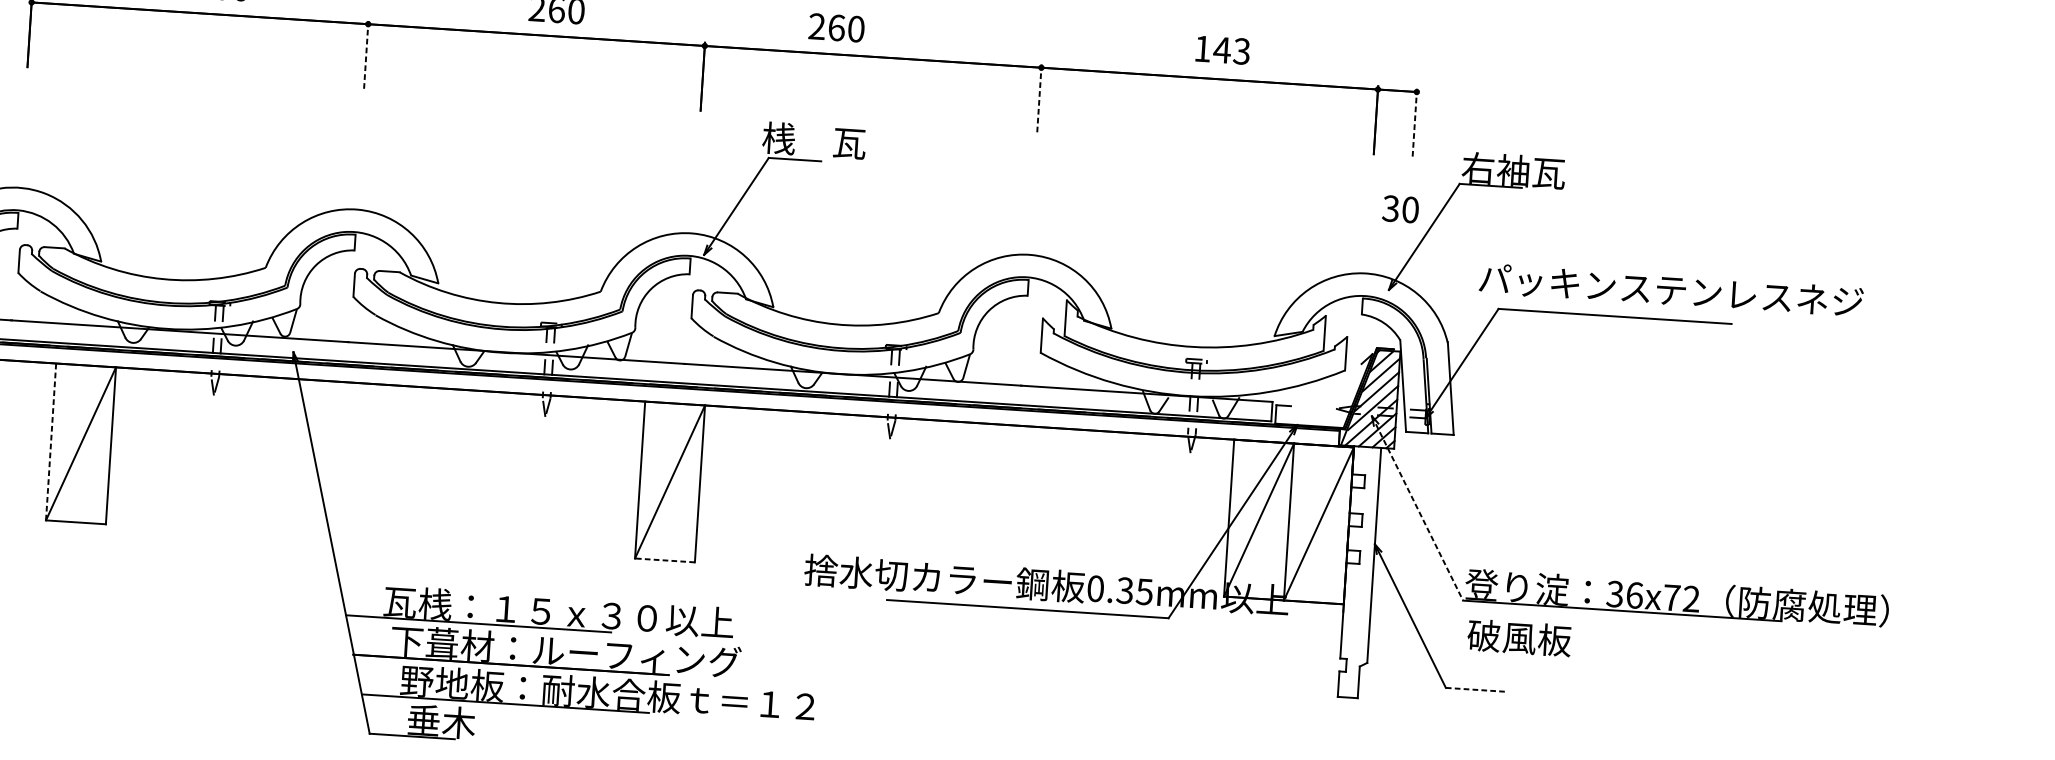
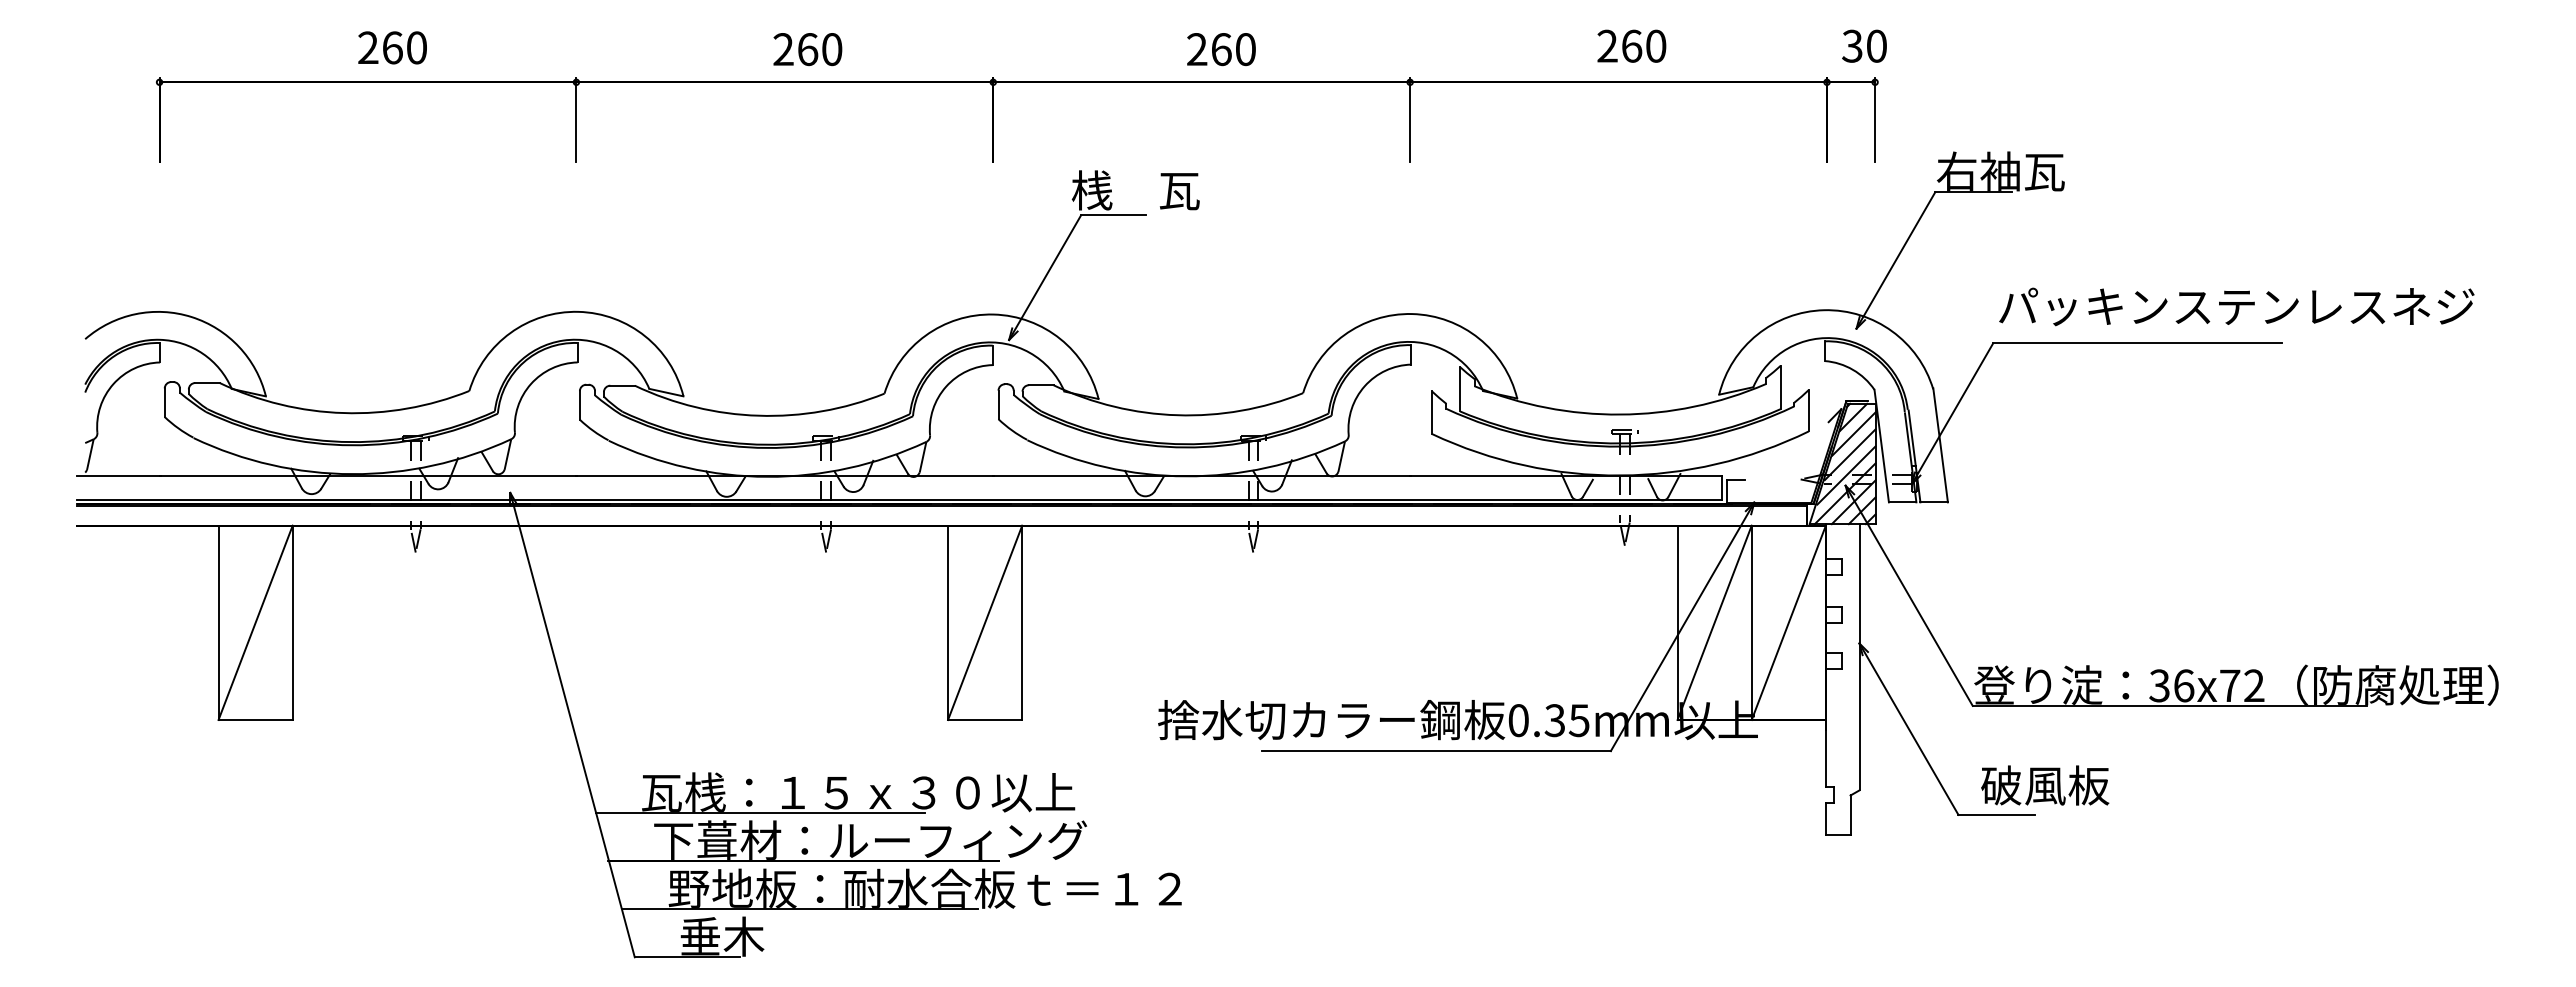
text: (836, 27) -> (1221, 49), moved
text: (1222, 49) -> (1631, 45), 143 -> 260
line: (366, 55) -> (576, 120), dashed -> solid
line: (1039, 98) -> (1410, 120), dashed -> solid
line: (1415, 122) -> (1875, 120), dashed -> solid
text: (1400, 208) -> (1864, 45), moved
text: (1671, 290) -> (2236, 306), moved
line: (51, 441) -> (218, 622), dashed -> solid
line: (1417, 508) -> (1909, 596), dashed -> solid
line: (664, 560) -> (984, 719), dashed -> solid
text: (1519, 638) -> (2045, 785), moved
line: (1477, 689) -> (1997, 814), dashed -> solid

